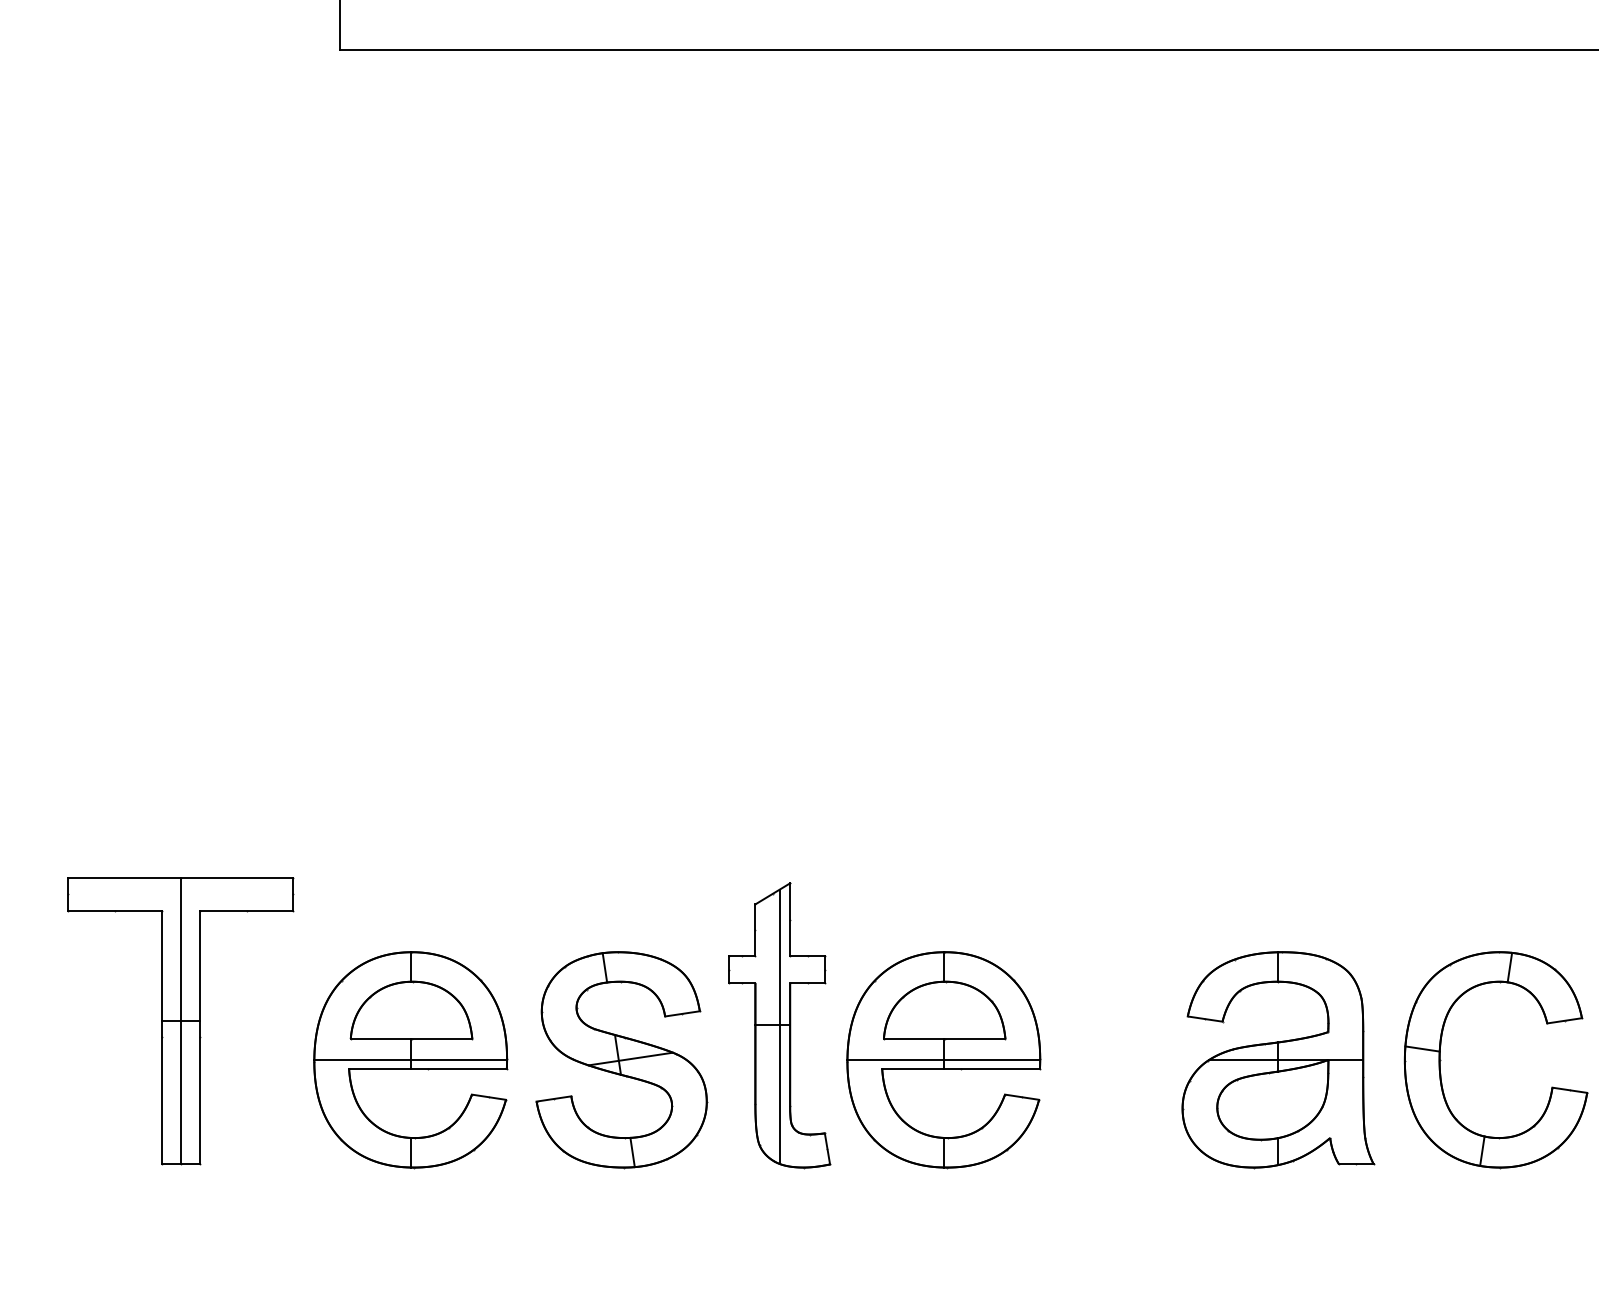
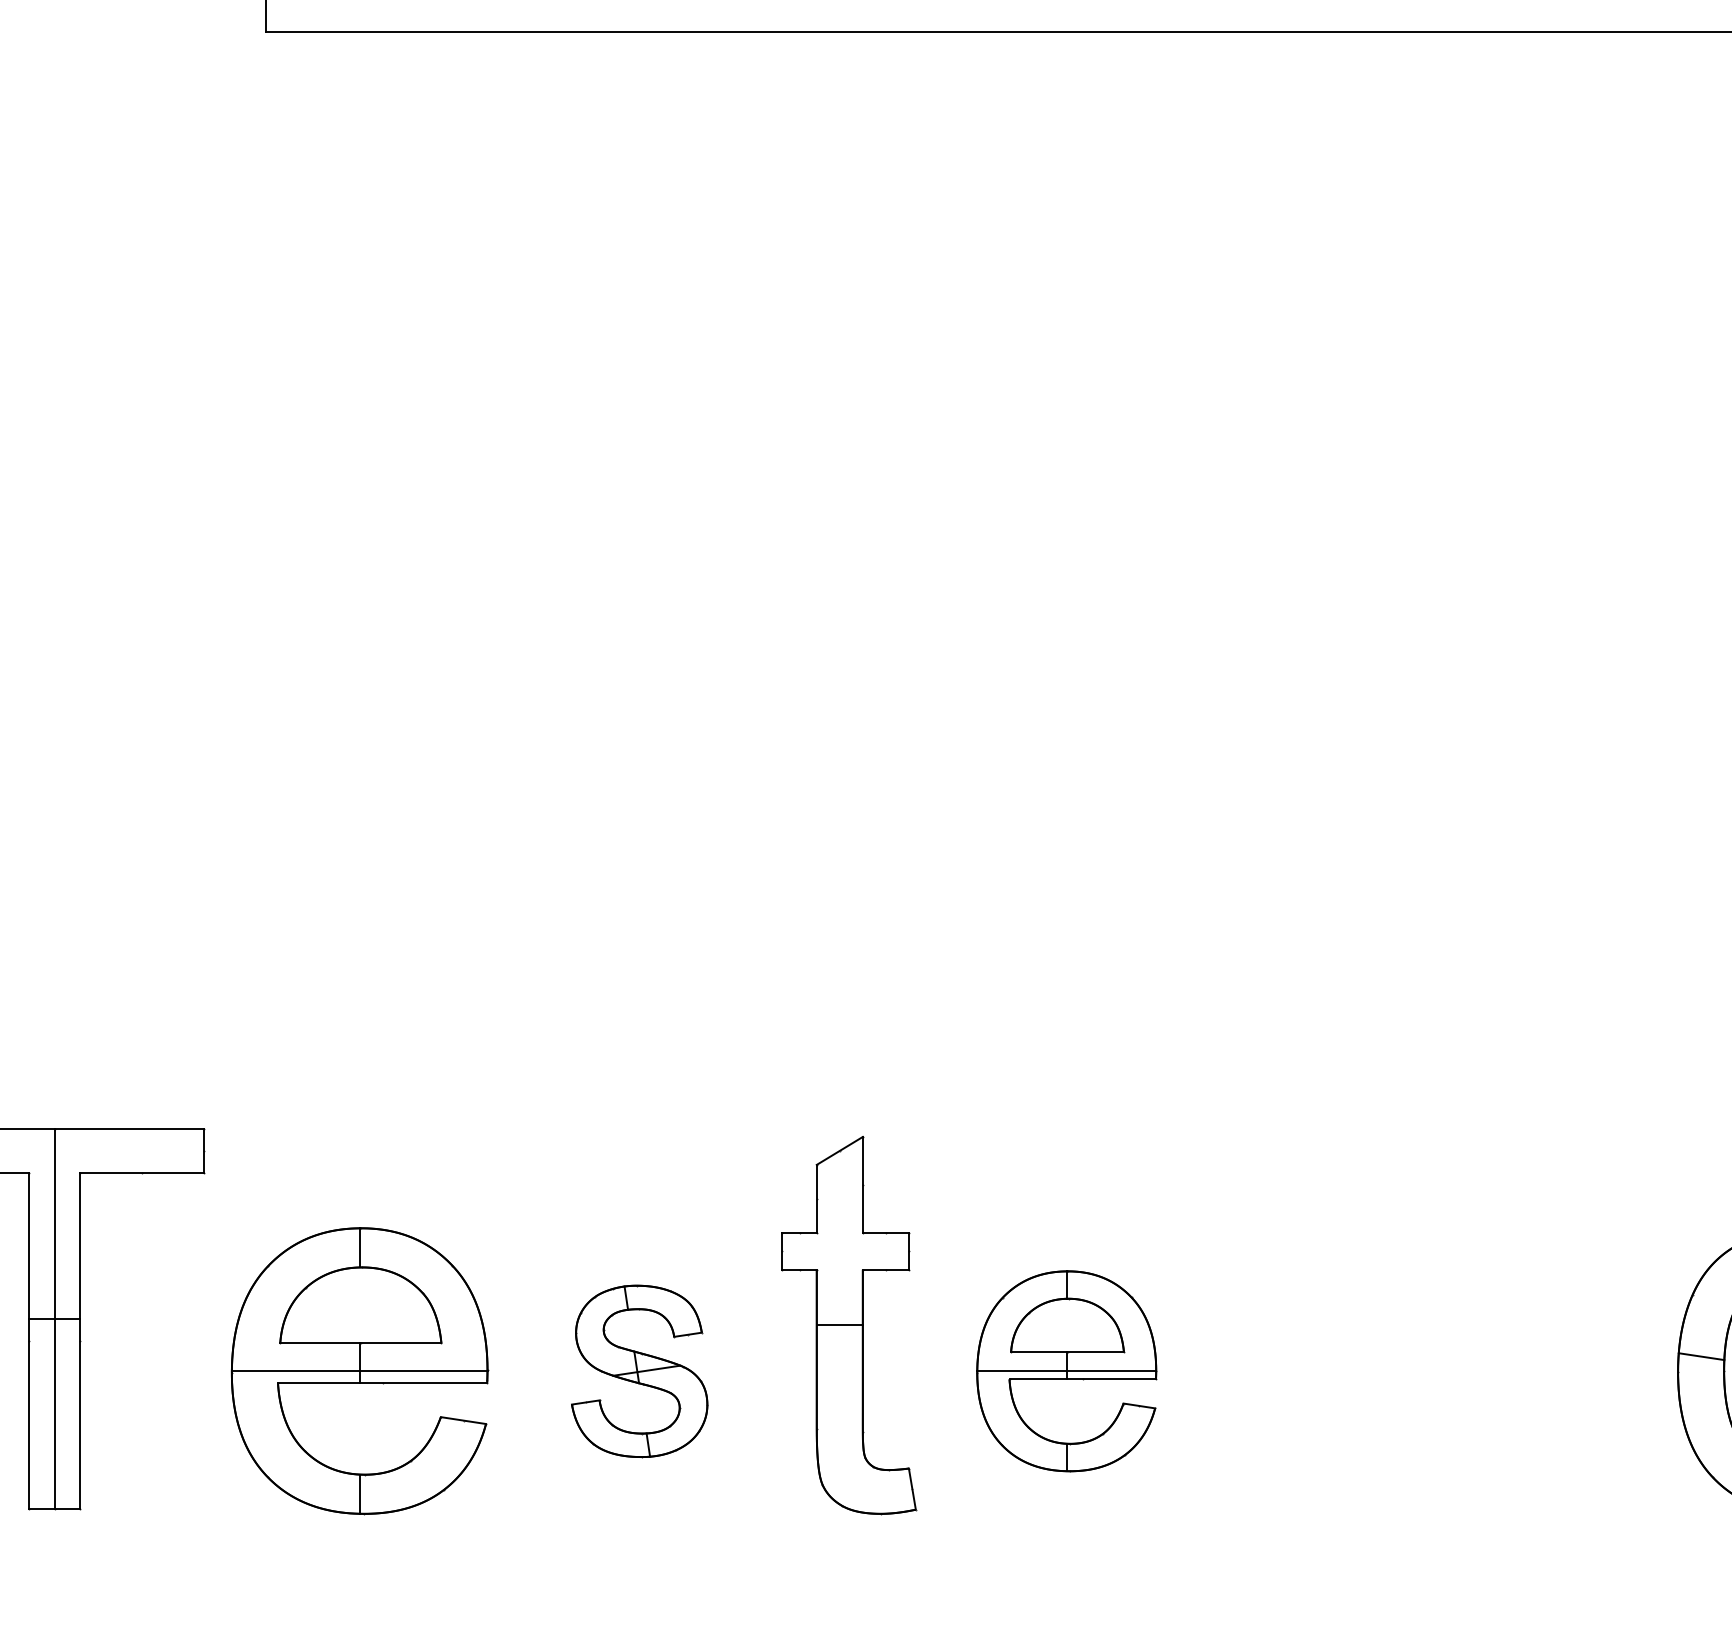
line: (779, 1026) -> (848, 1326), removed
part: (621, 1060) -> (639, 1371), size x0.6
part: (943, 1060) -> (1066, 1371), size x0.7
part: (1278, 1060) -> (1510, 1371), removed

